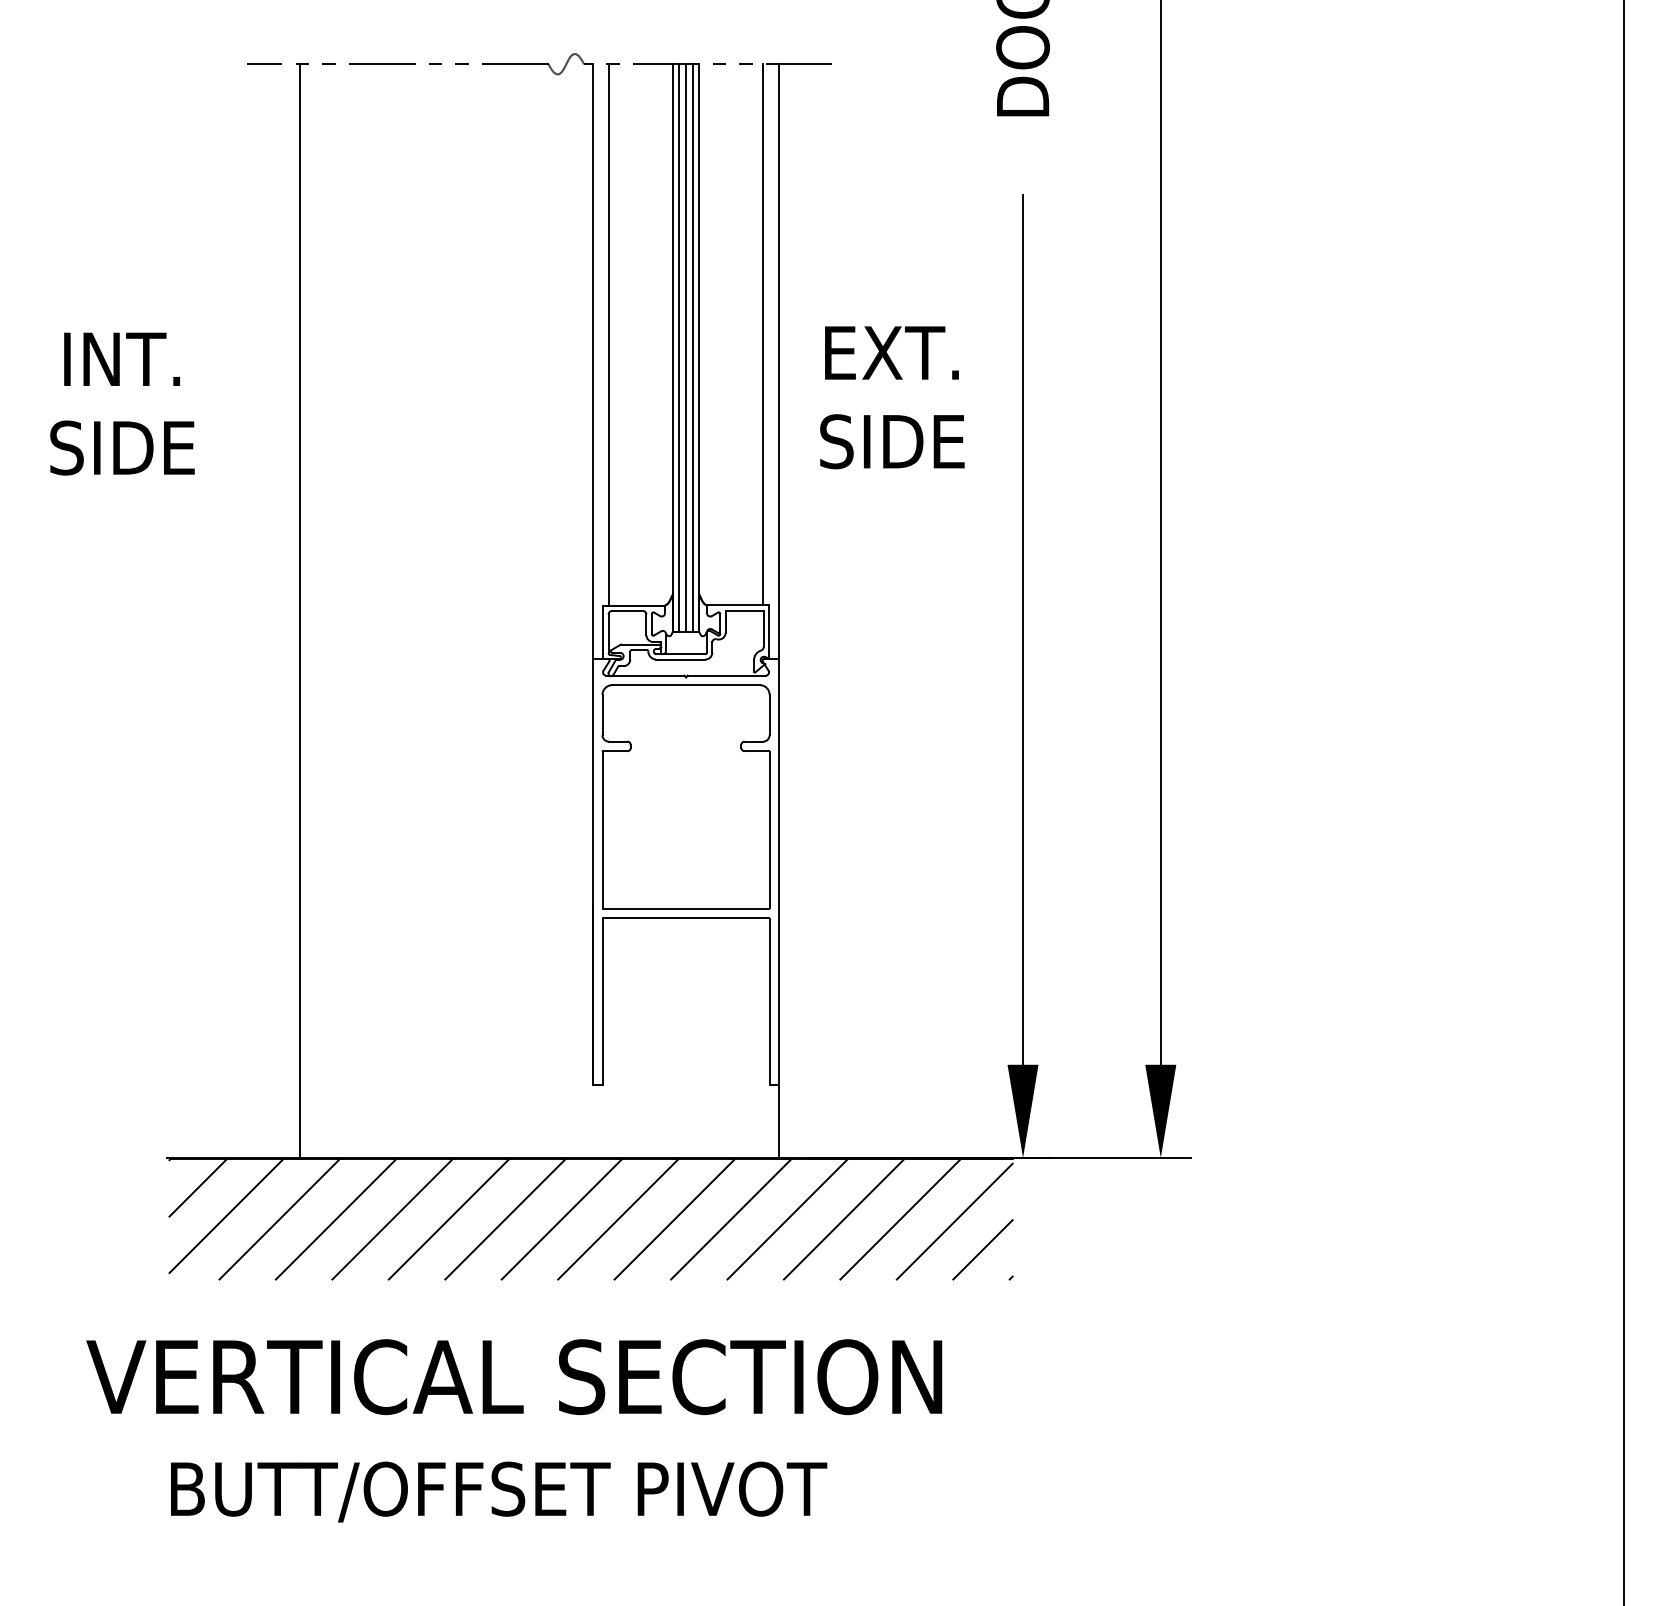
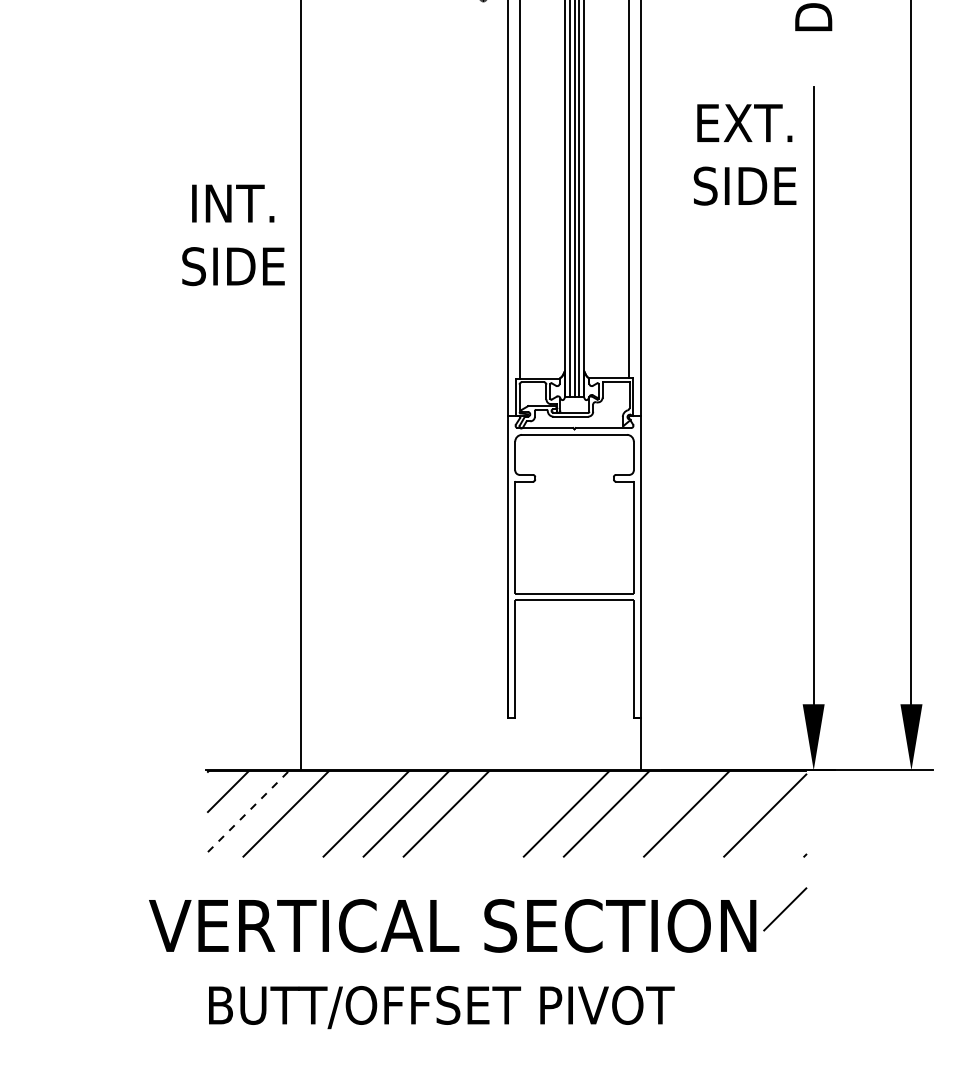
text: (892, 397) -> (745, 154), moved
text: (122, 403) -> (233, 234), moved
line: (226, 1216) -> (248, 811), solid -> dashed
line: (335, 1219) -> (325, 814), removed
line: (561, 1219) -> (486, 814), removed
line: (618, 1219) -> (526, 814), removed
line: (787, 1219) -> (646, 814), removed
line: (900, 1219) -> (726, 814), removed
line: (982, 1249) -> (784, 909), moved

